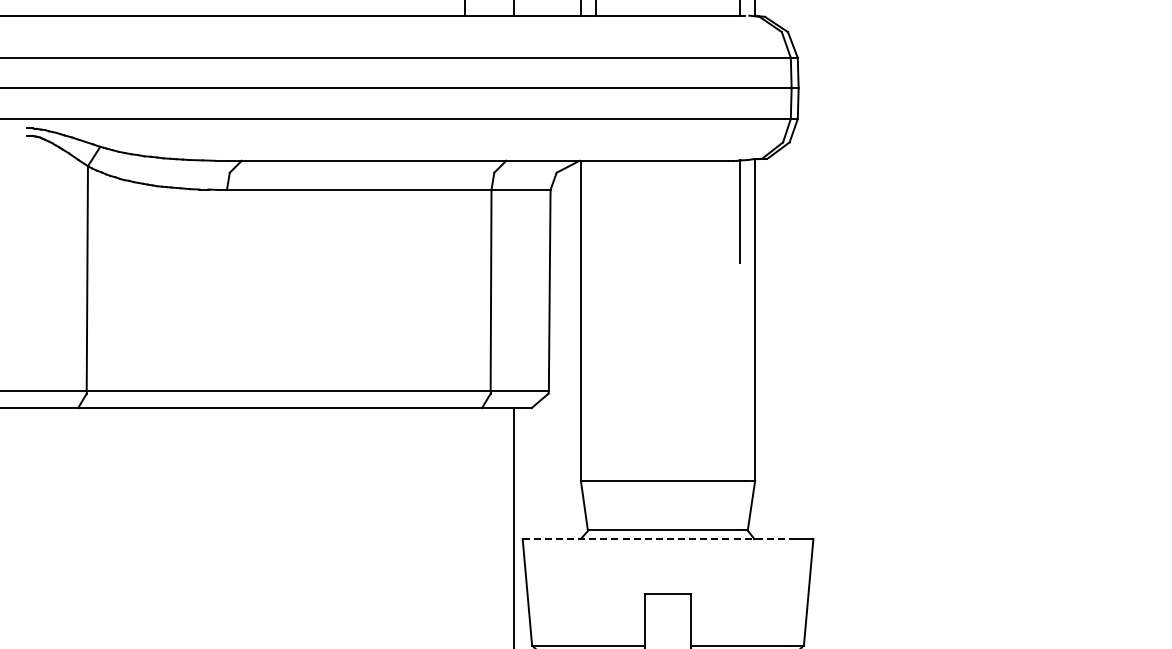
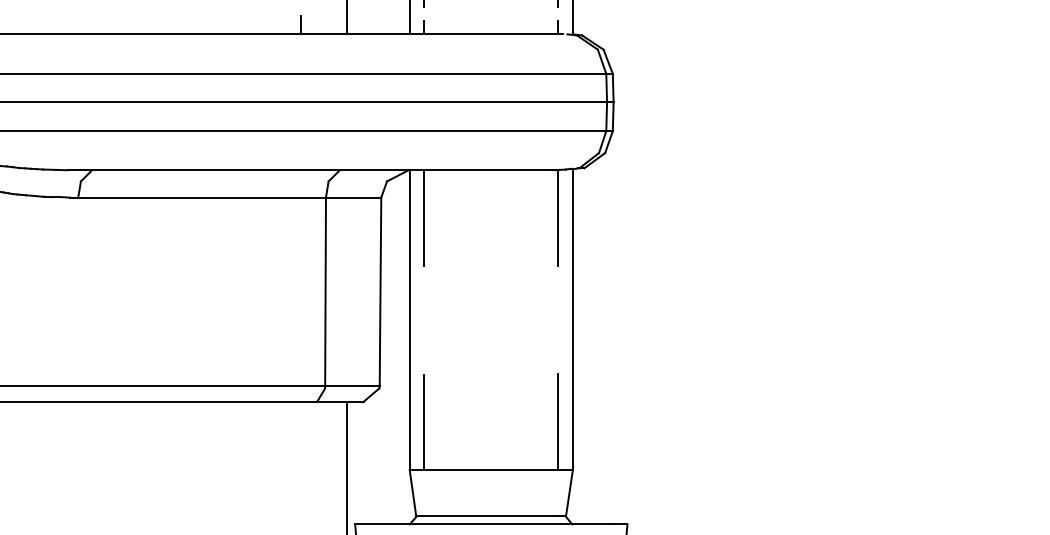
line: (596, 211) -> (424, 217), added
line: (596, 429) -> (424, 421), added
line: (739, 429) -> (558, 421), added
line: (659, 538) -> (483, 523), dashed -> solid

